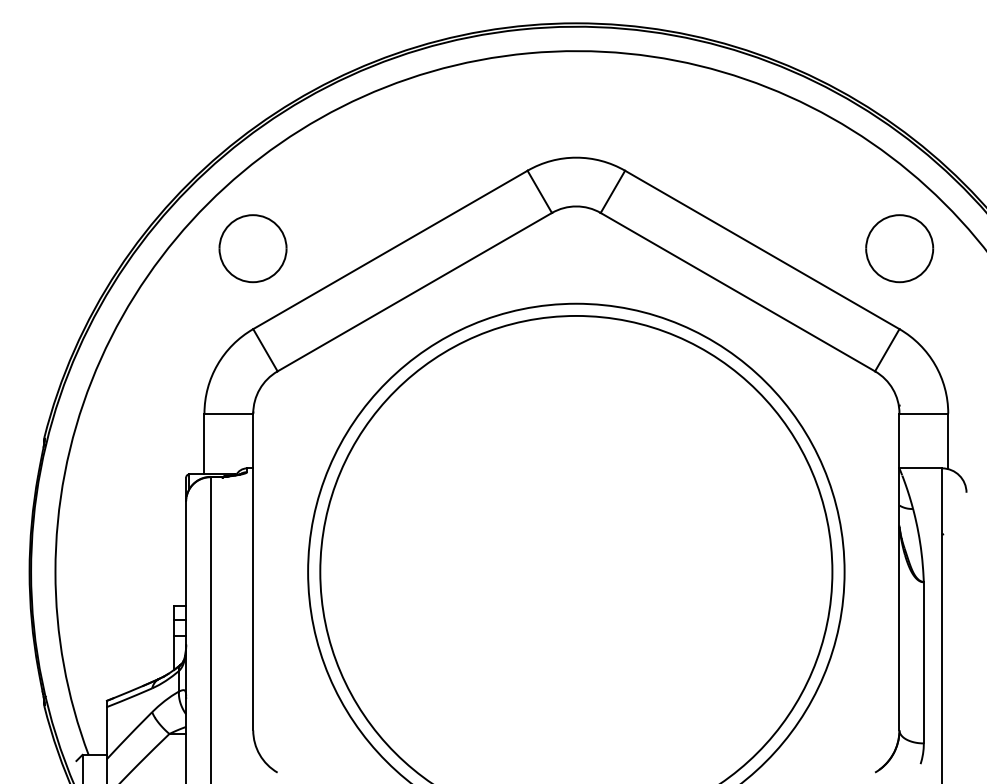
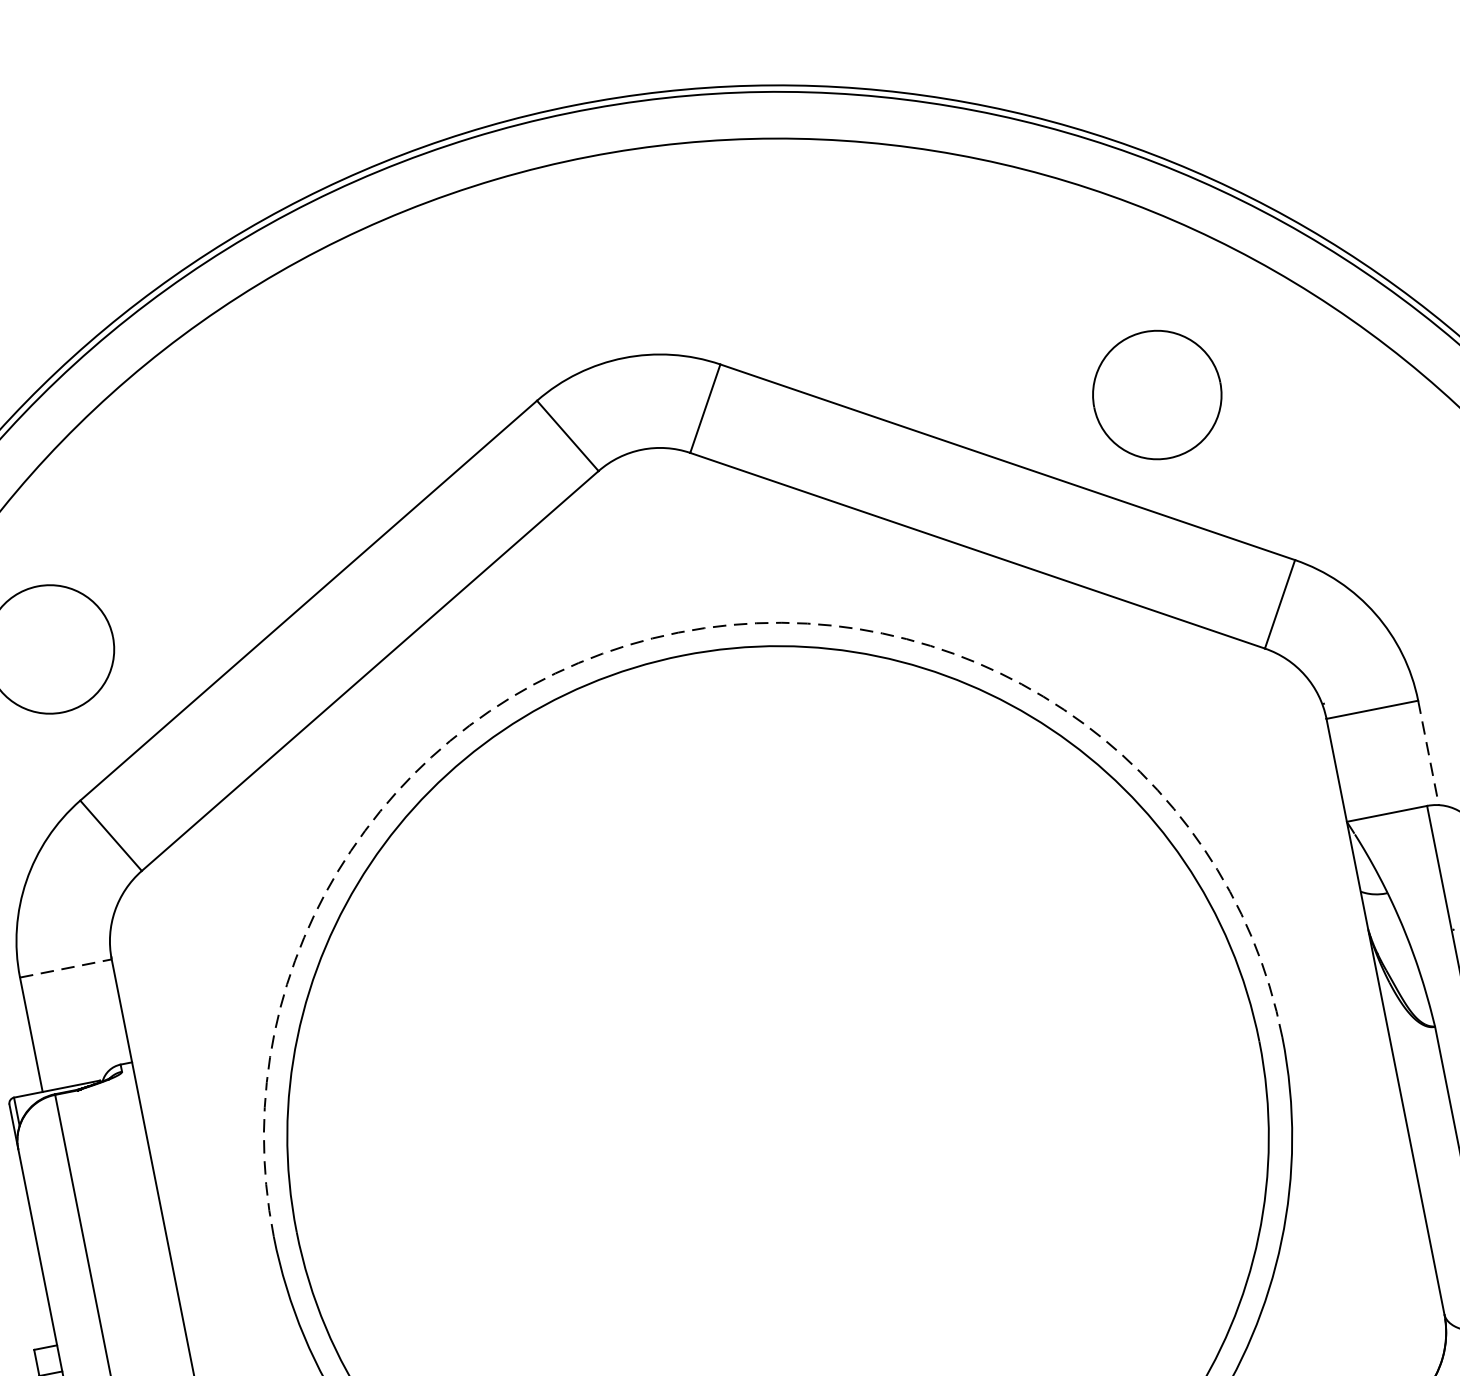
part: (899, 248) -> (1156, 394), moved
arc: (576, 303) -> (678, 632), solid -> dashed
line: (229, 413) -> (67, 968), solid -> dashed
line: (948, 441) -> (1429, 753), solid -> dashed

